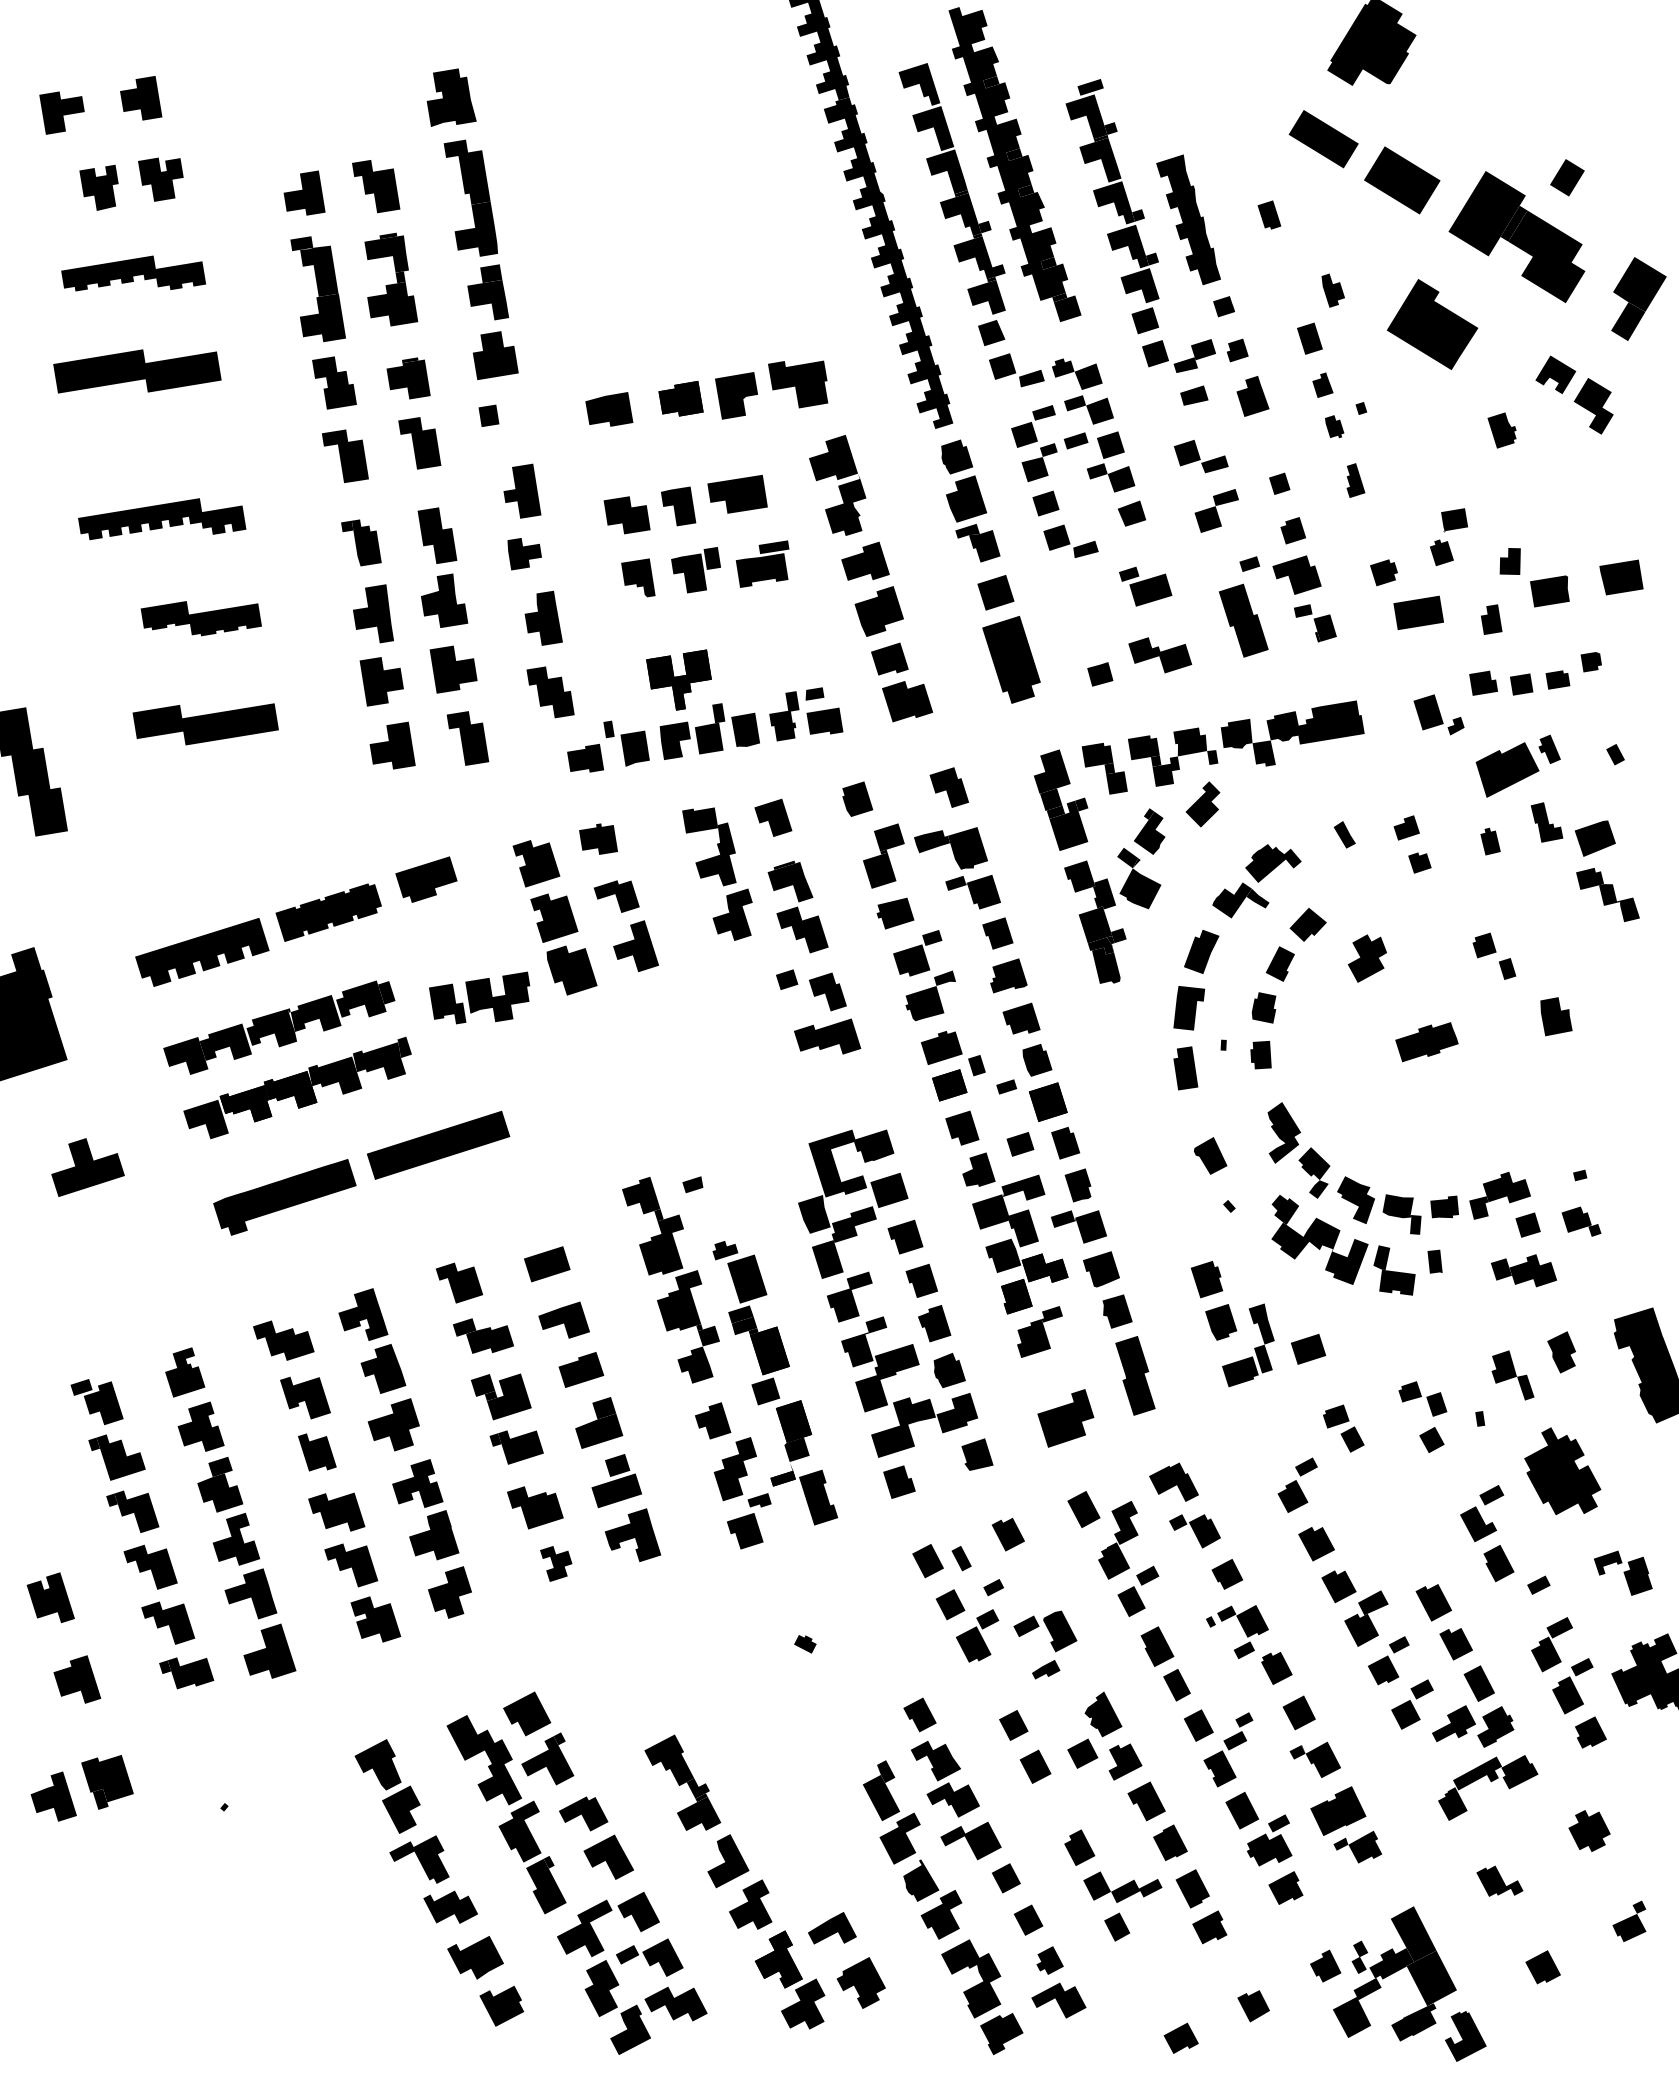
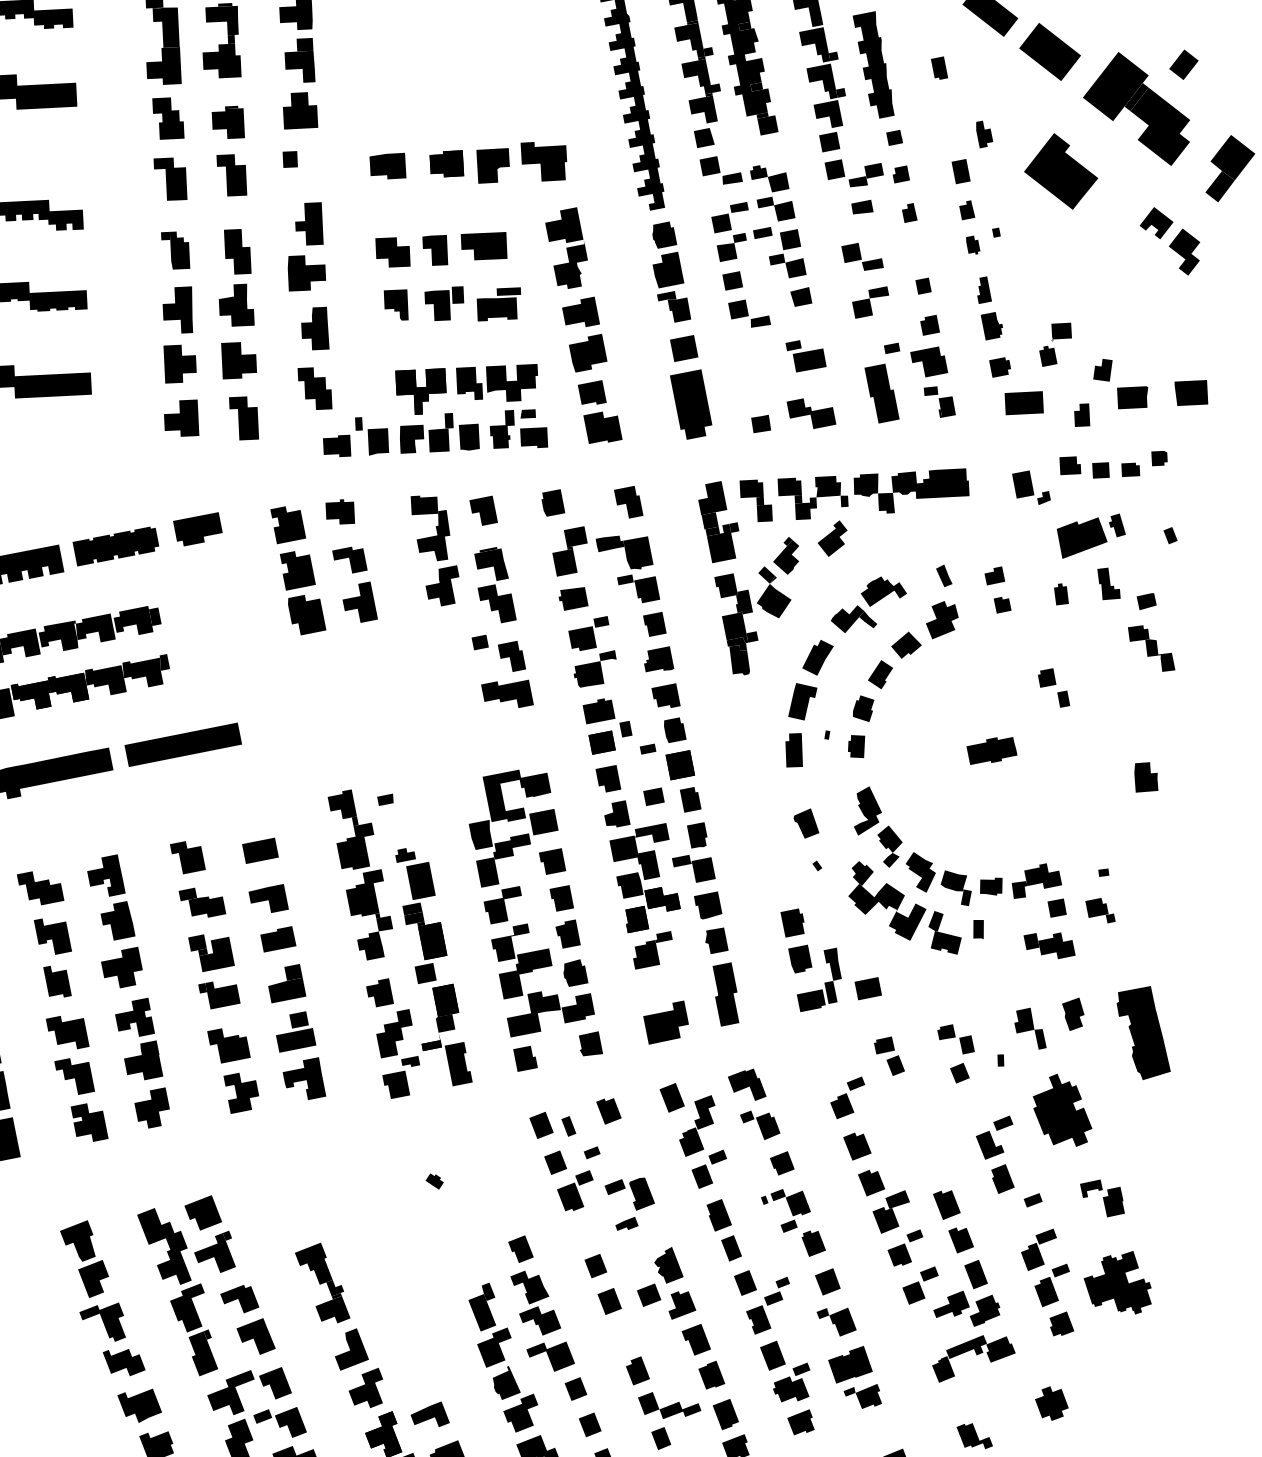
part: (1253, 396) -> (910, 213), size x0.62
part: (1501, 430) -> (990, 326), moved
part: (524, 554) -> (306, 274), size x1.43
part: (1595, 838) -> (1146, 601), size x0.62
part: (1366, 958) -> (941, 620), moved
part: (479, 997) -> (496, 380), moved
part: (1556, 1016) -> (1146, 777), moved
part: (556, 1563) -> (240, 1093), size x1.43

